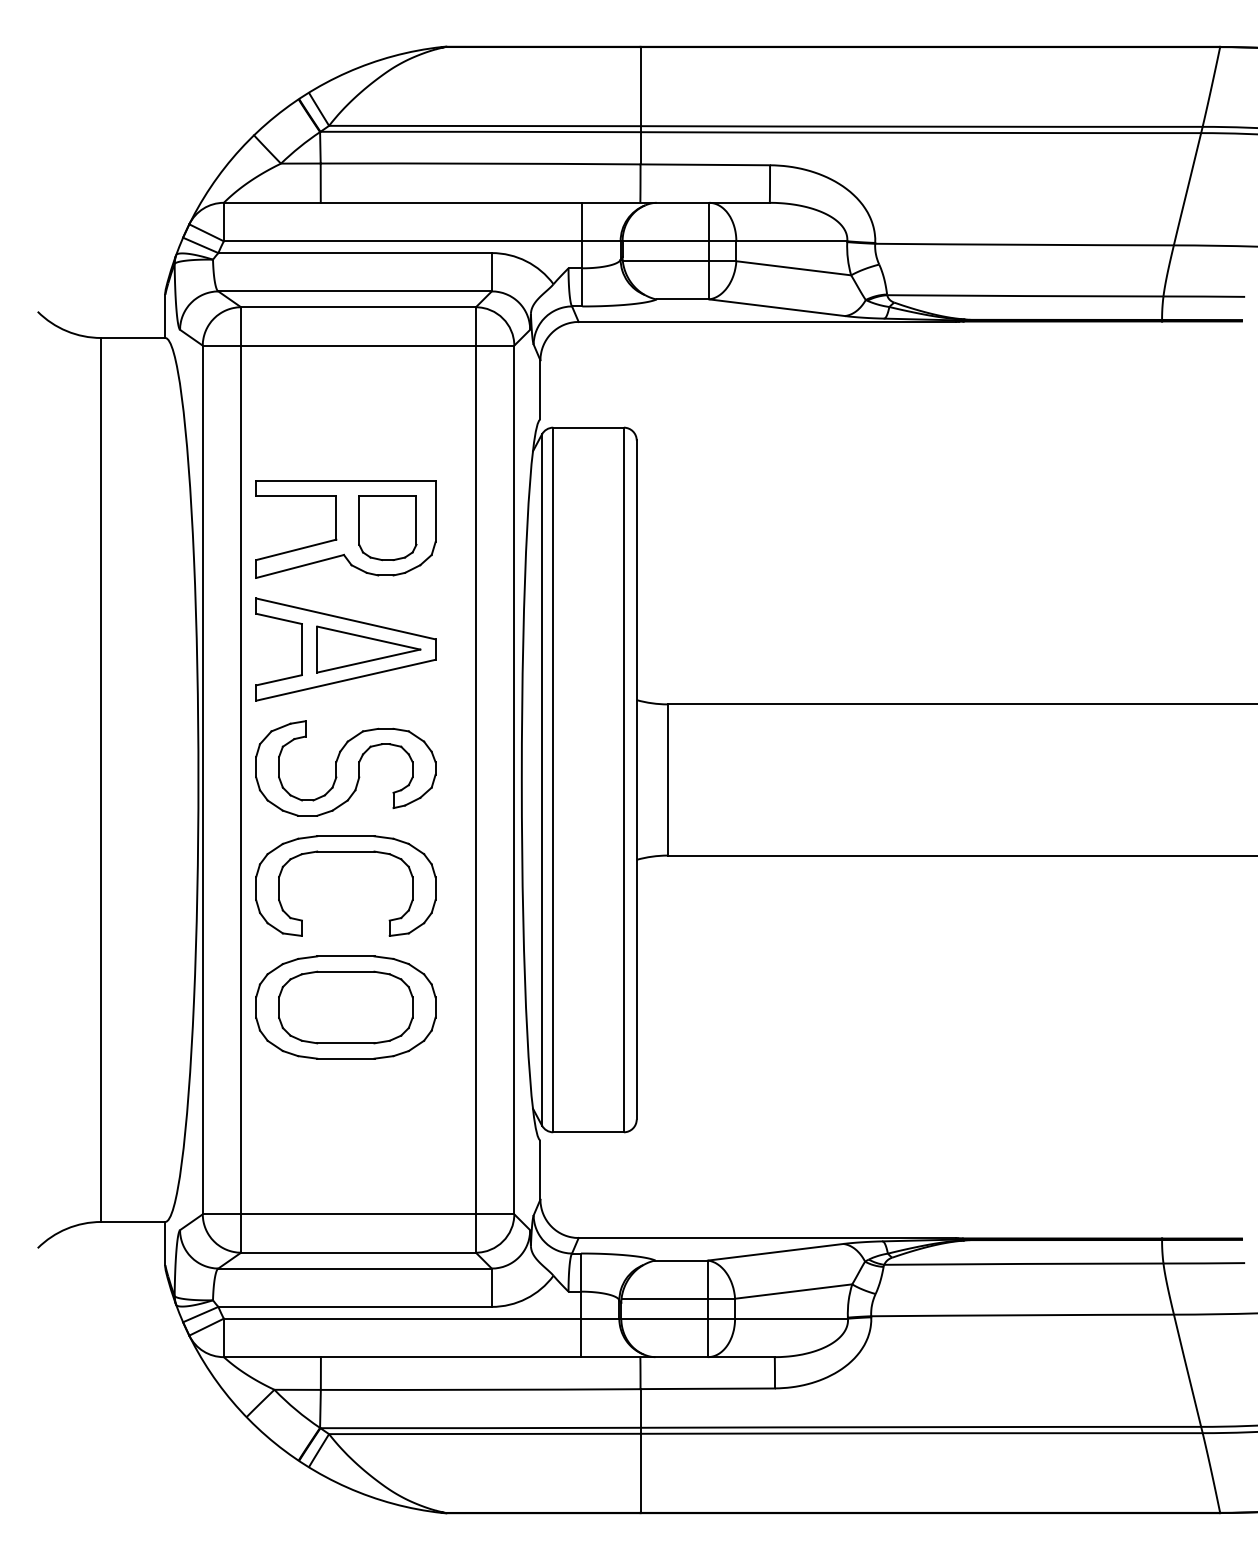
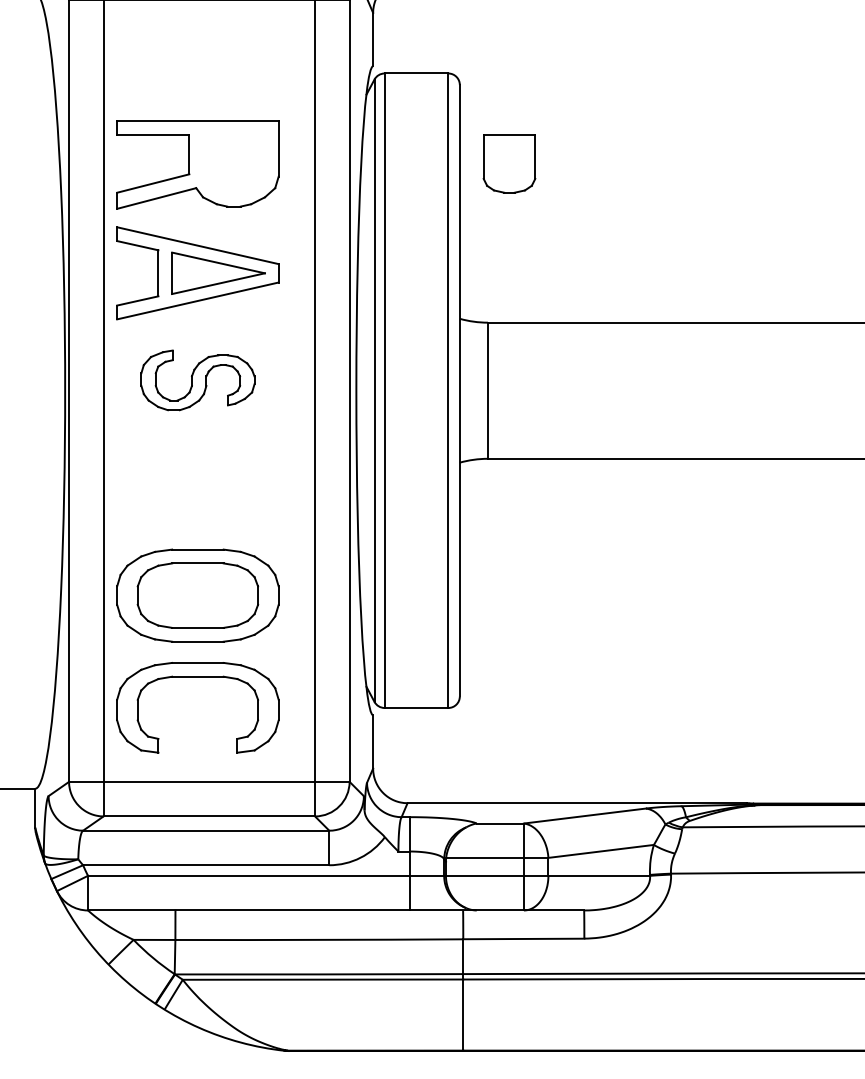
part: (387, 528) -> (509, 164), moved
part: (345, 768) -> (197, 380), size x0.7
part: (345, 852) -> (197, 677), moved

